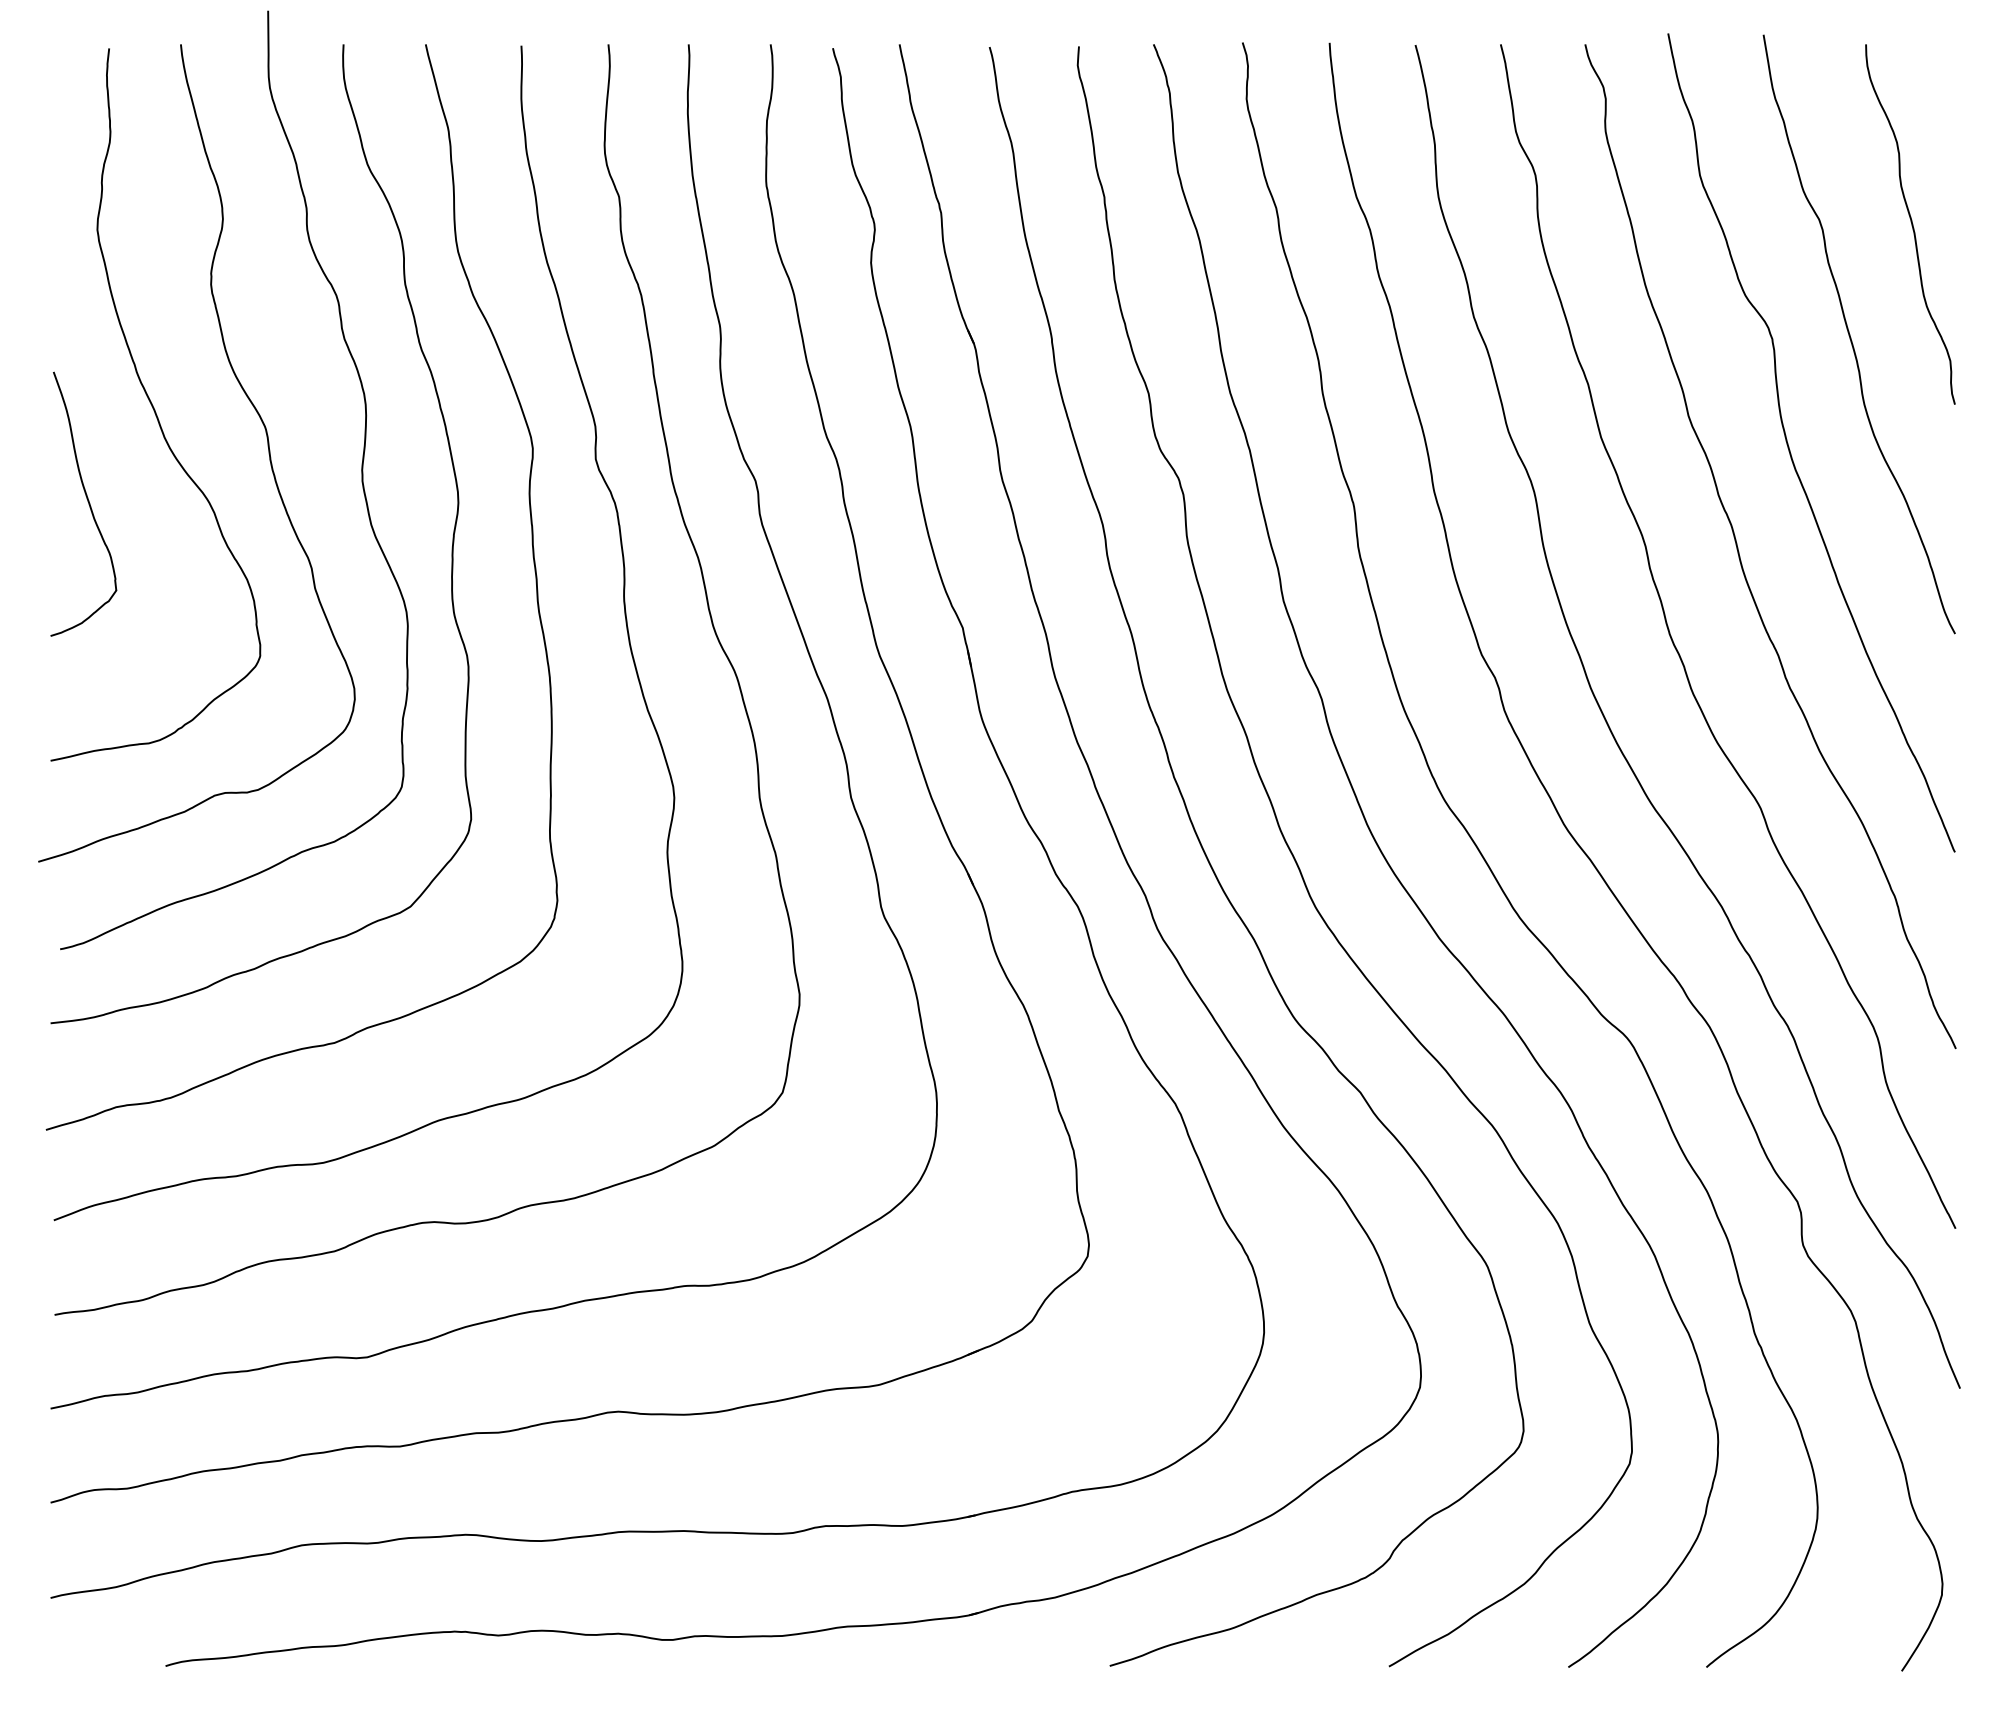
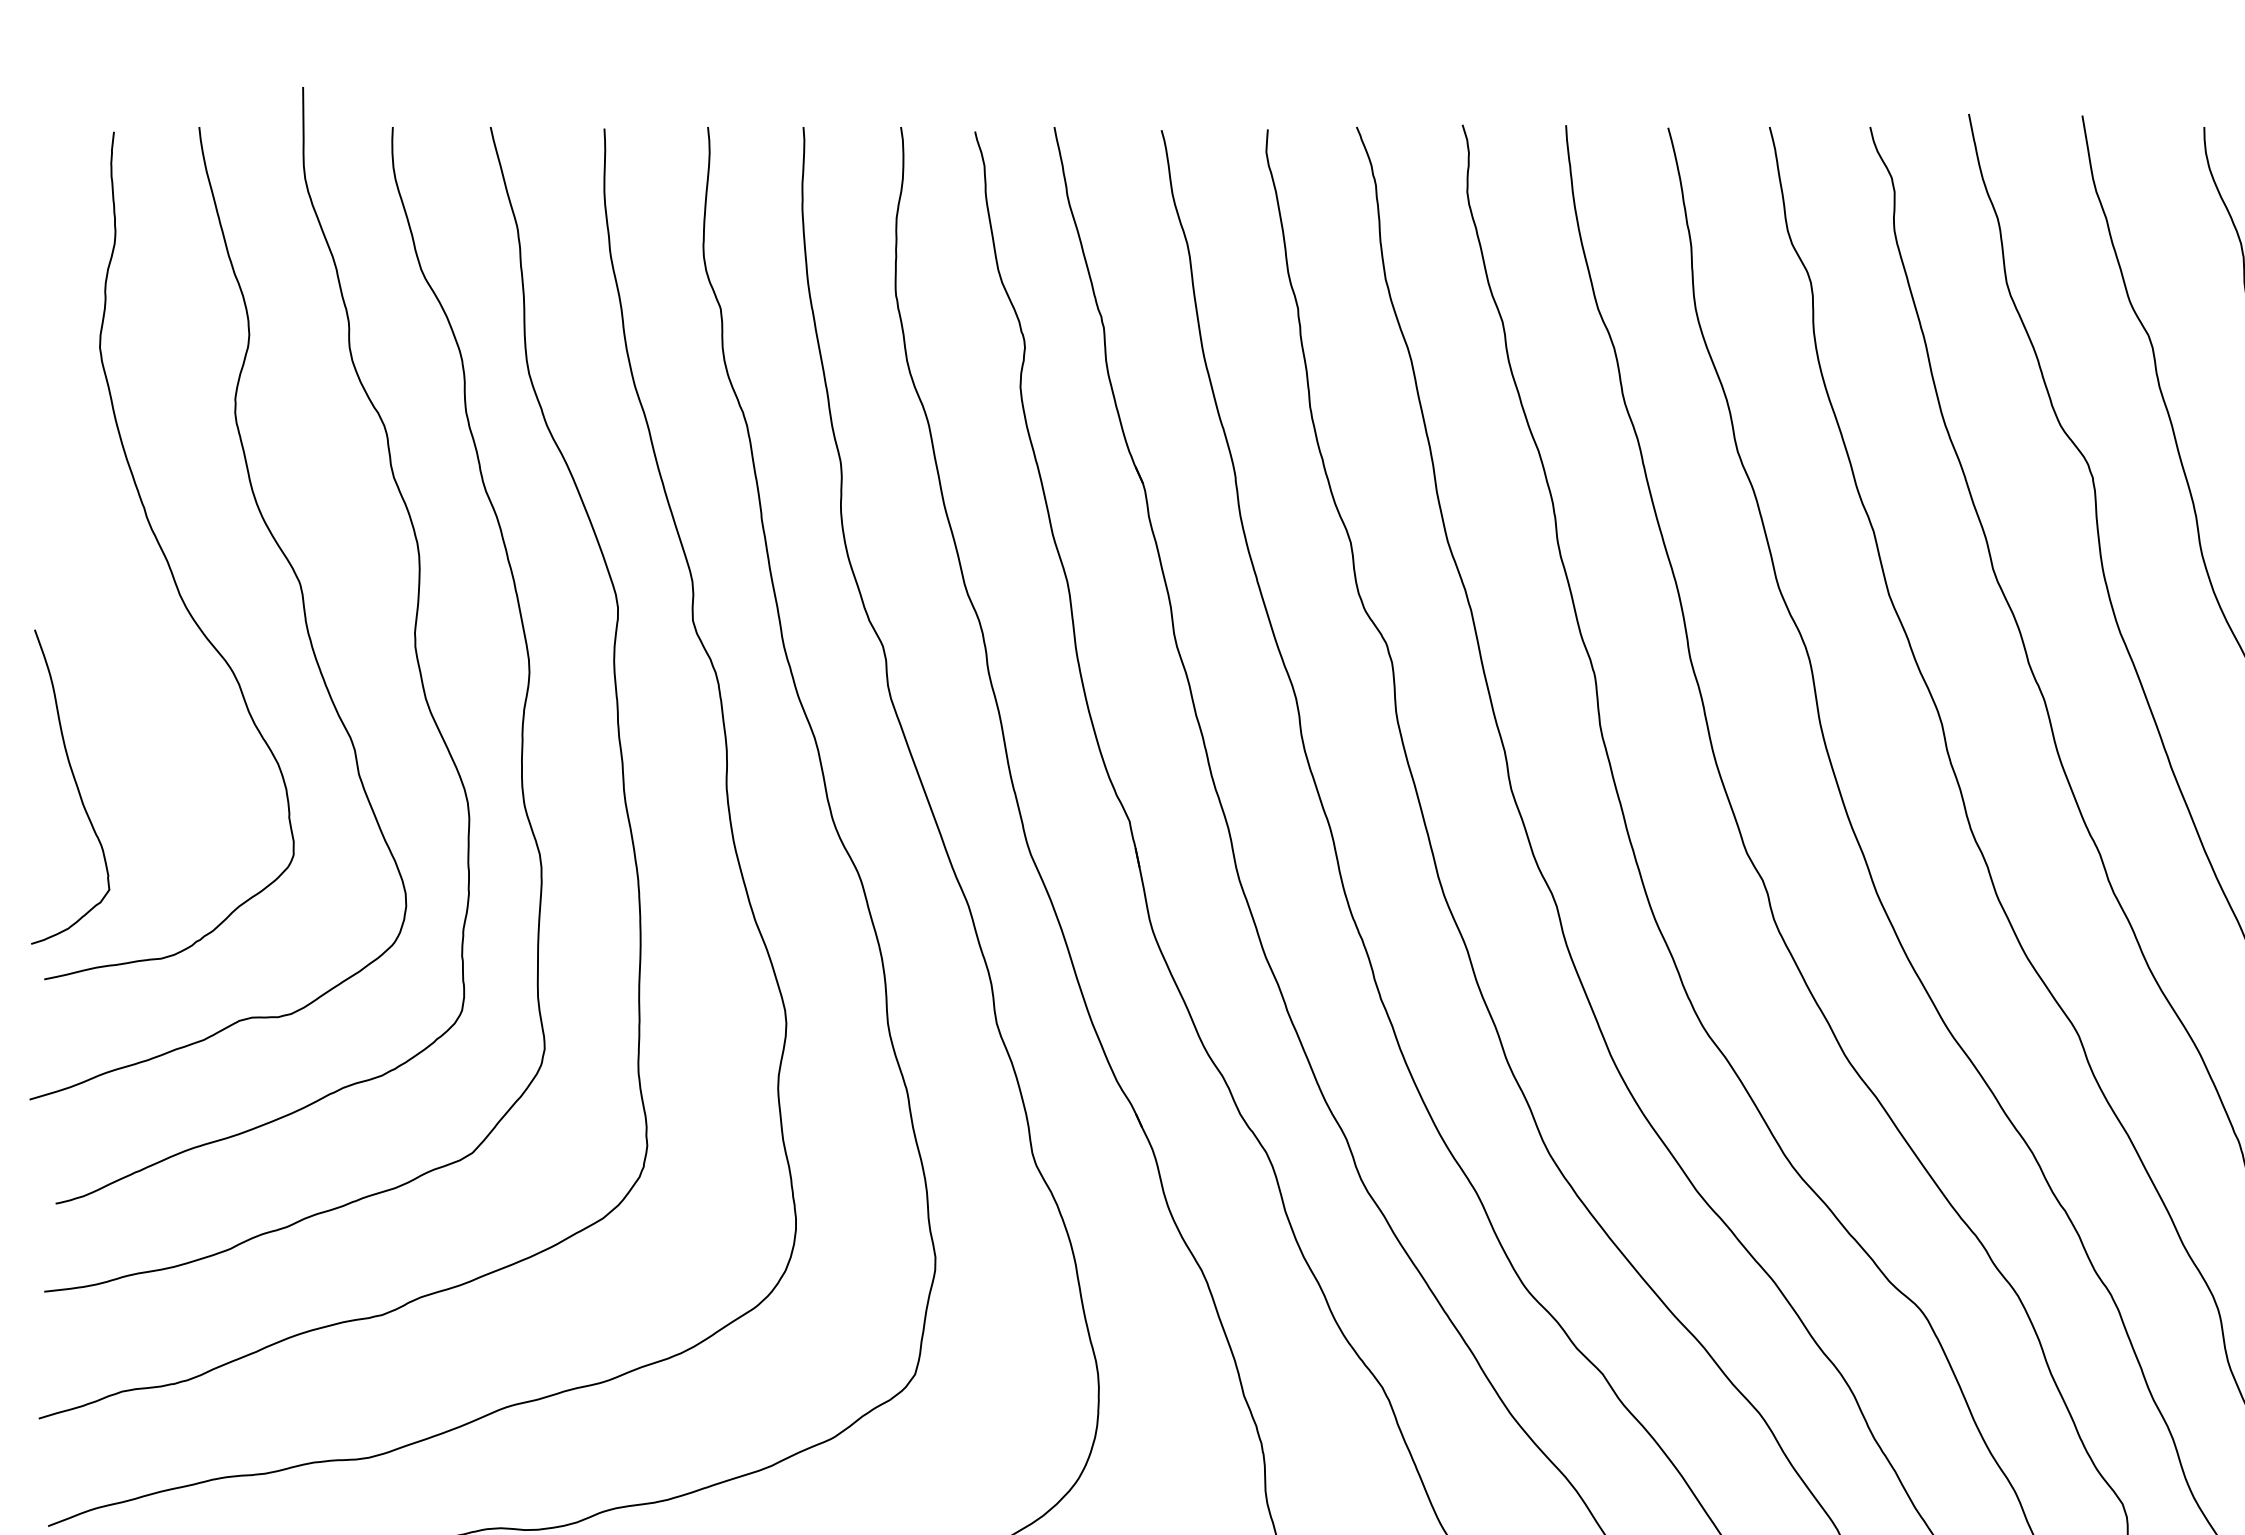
curve: (87, 501) -> (75, 783), moved

